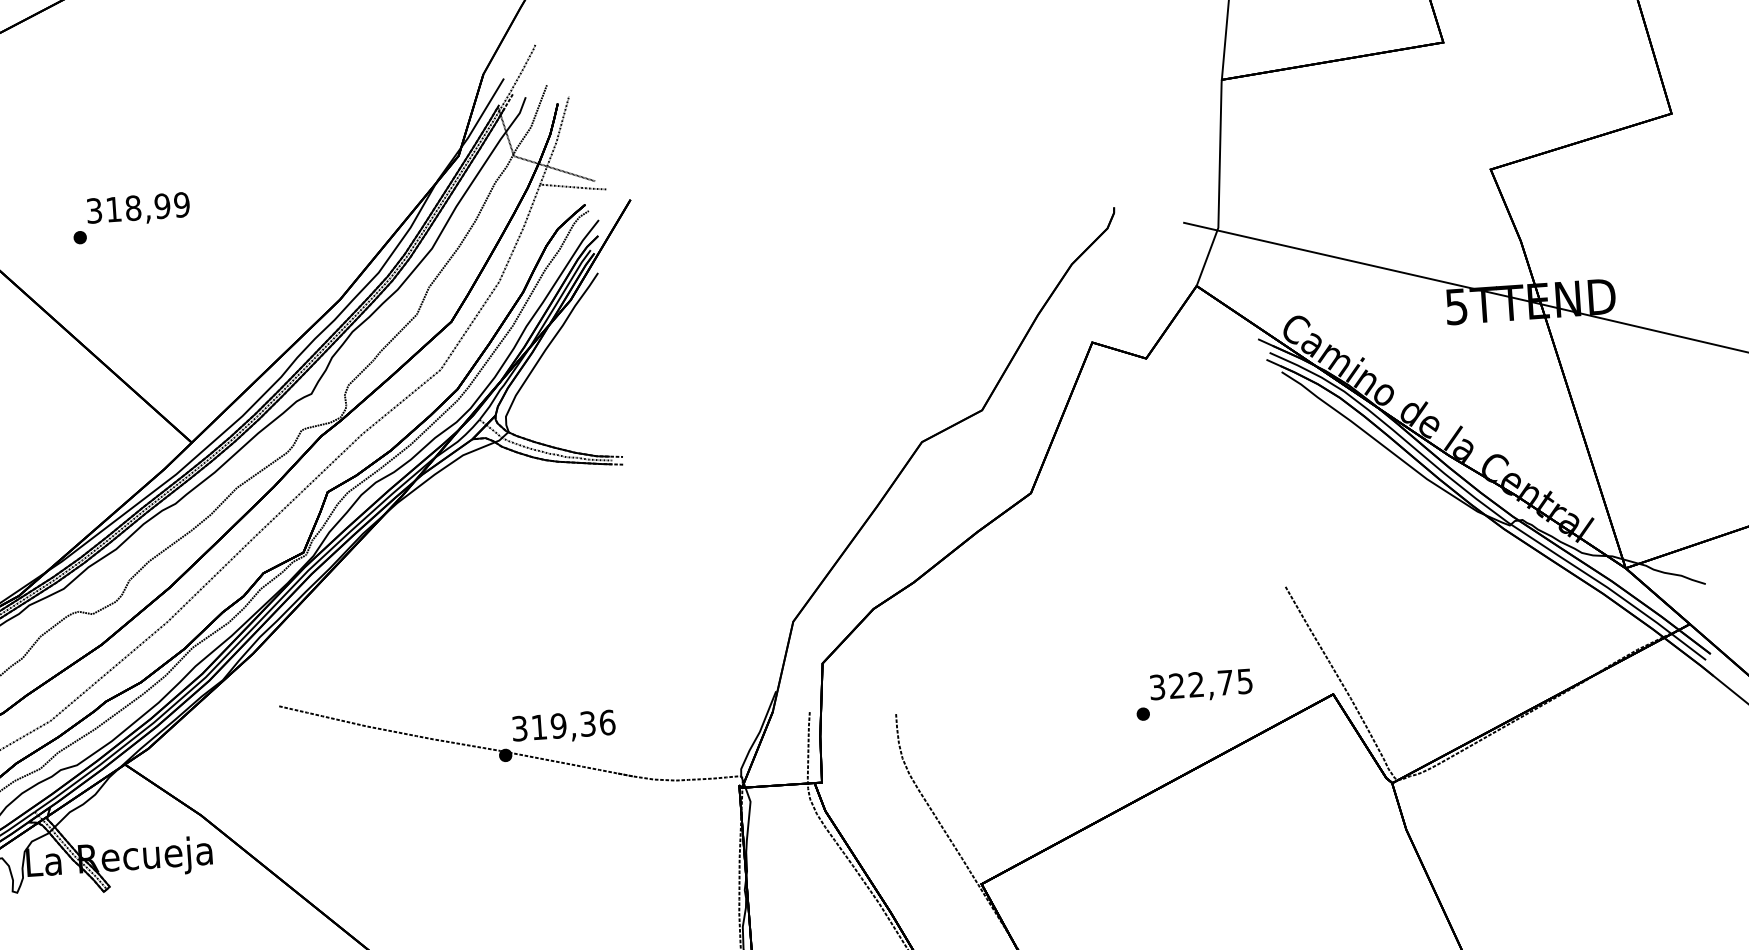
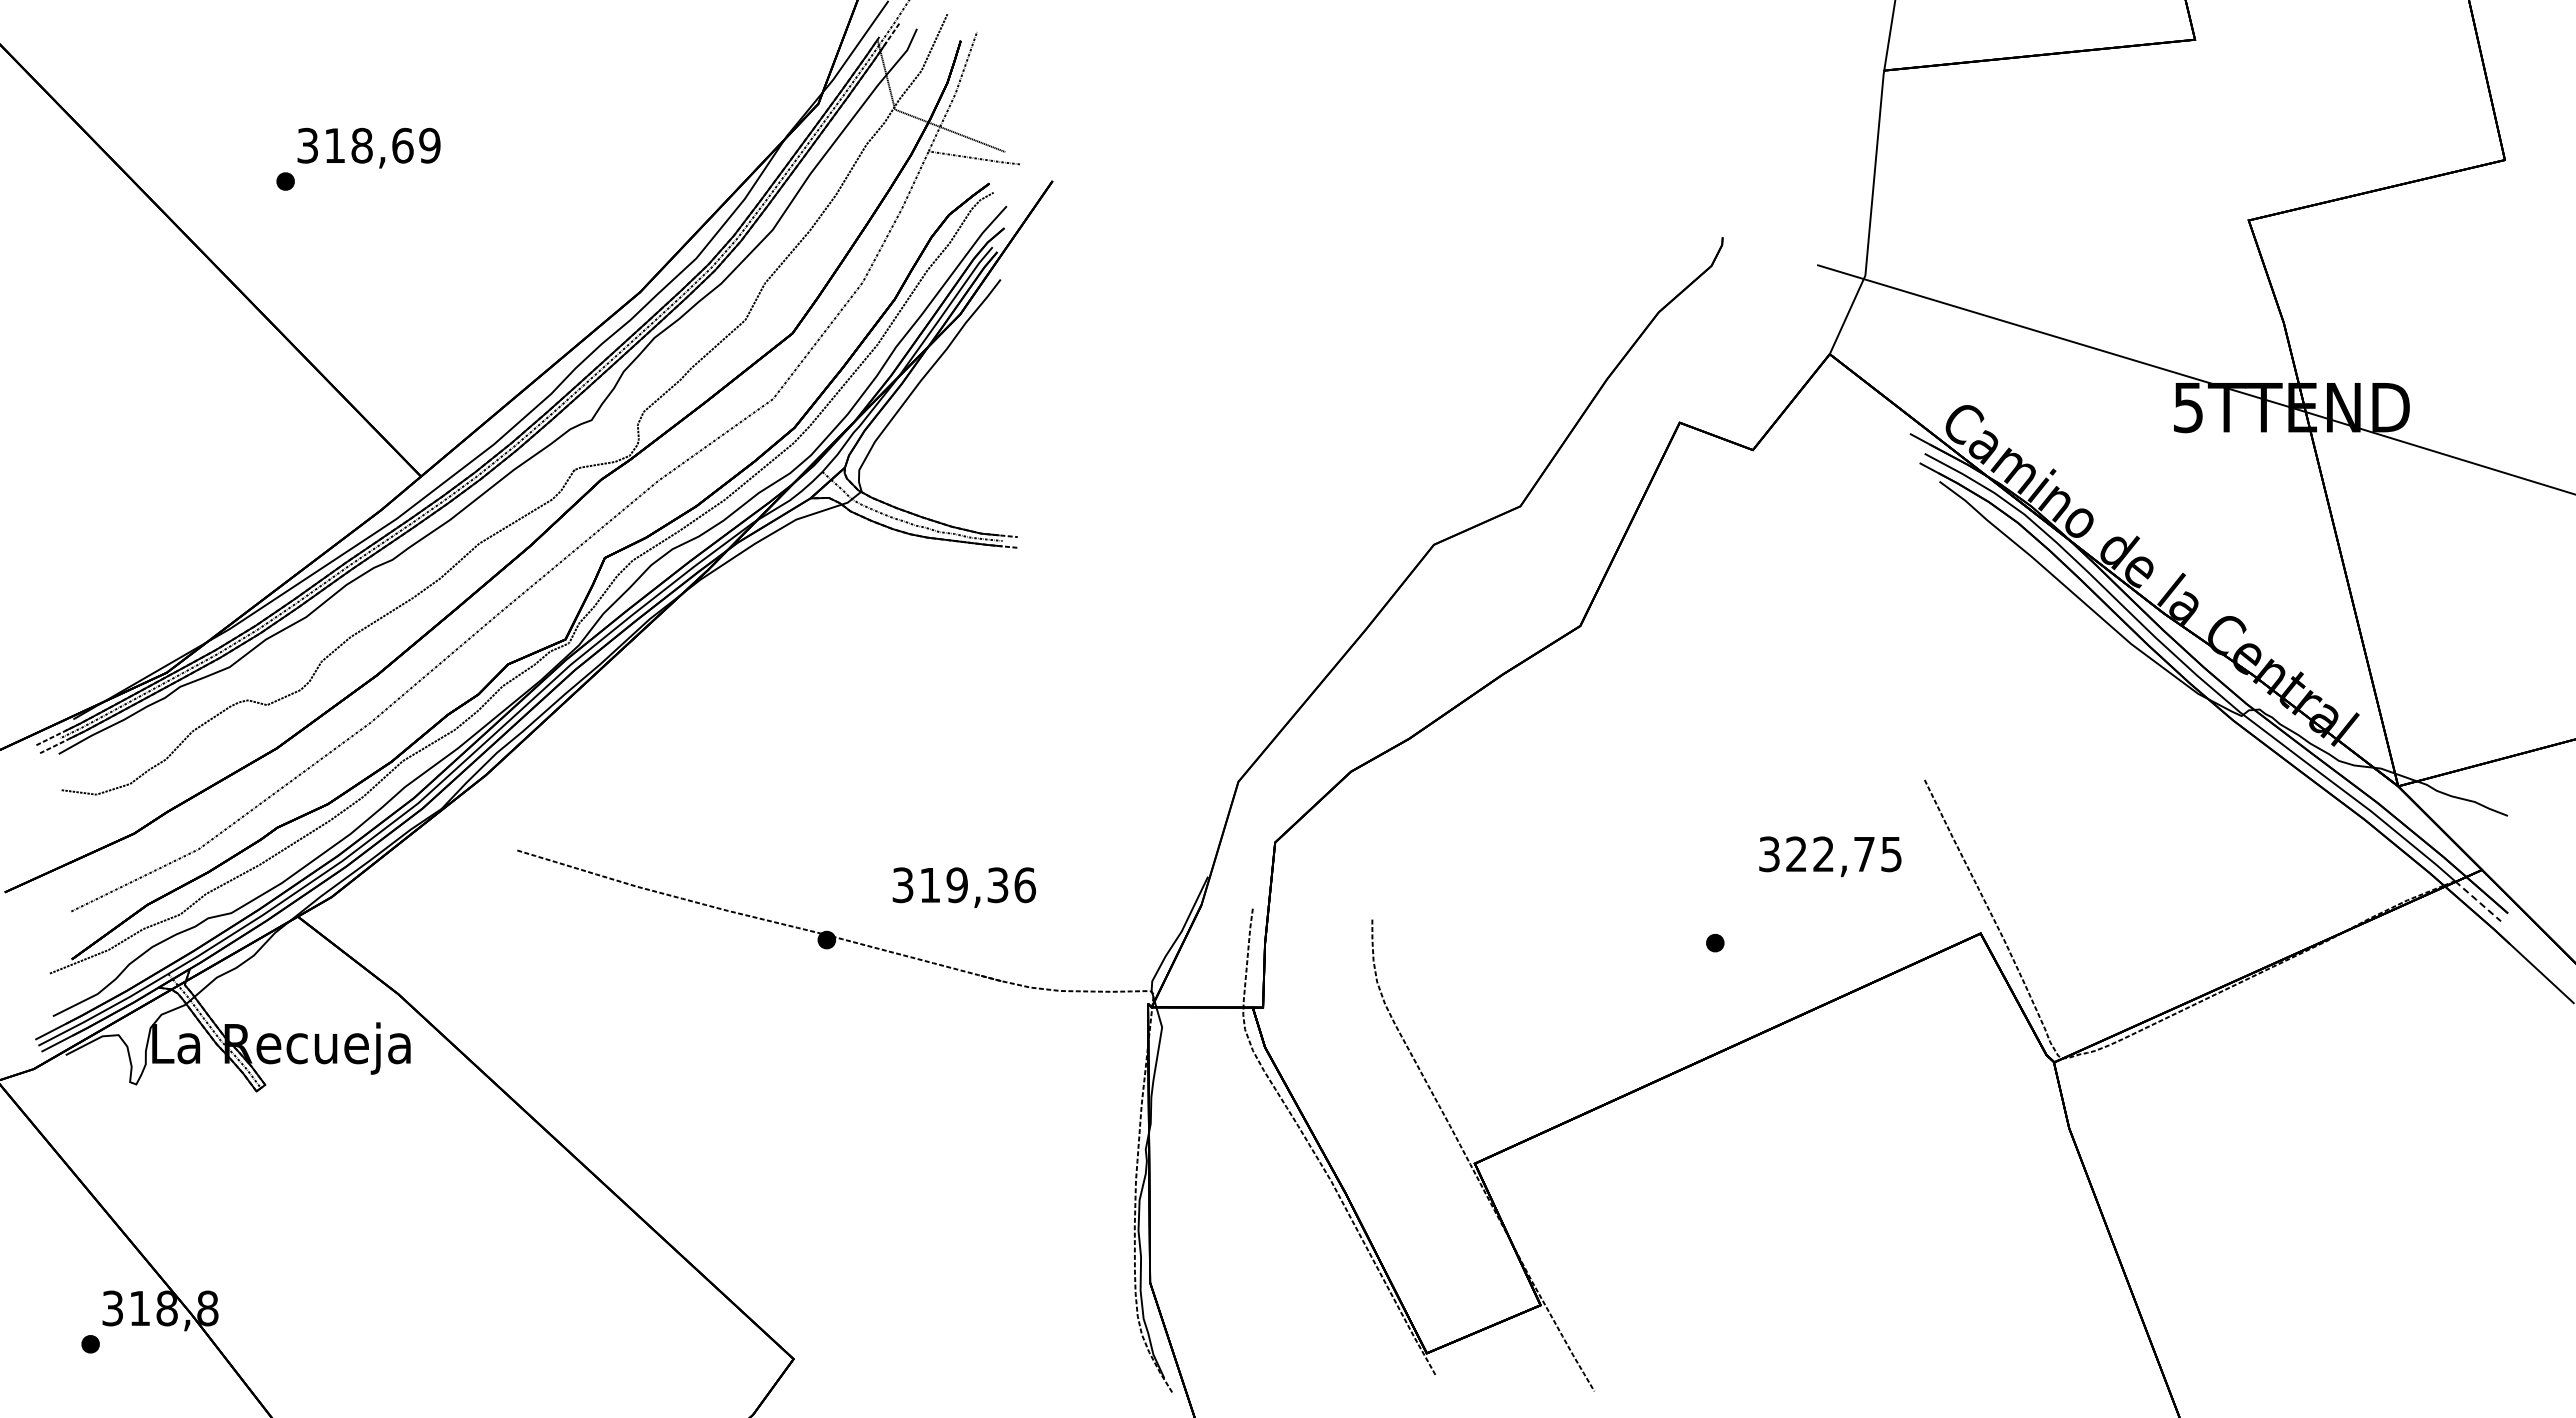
text: (162, 206) -> (402, 145), 318,99 -> 318,69
line: (1688, 646) -> (2478, 901), solid -> dashed
text: (1201, 685) -> (1830, 856), moved
text: (564, 727) -> (964, 887), moved

